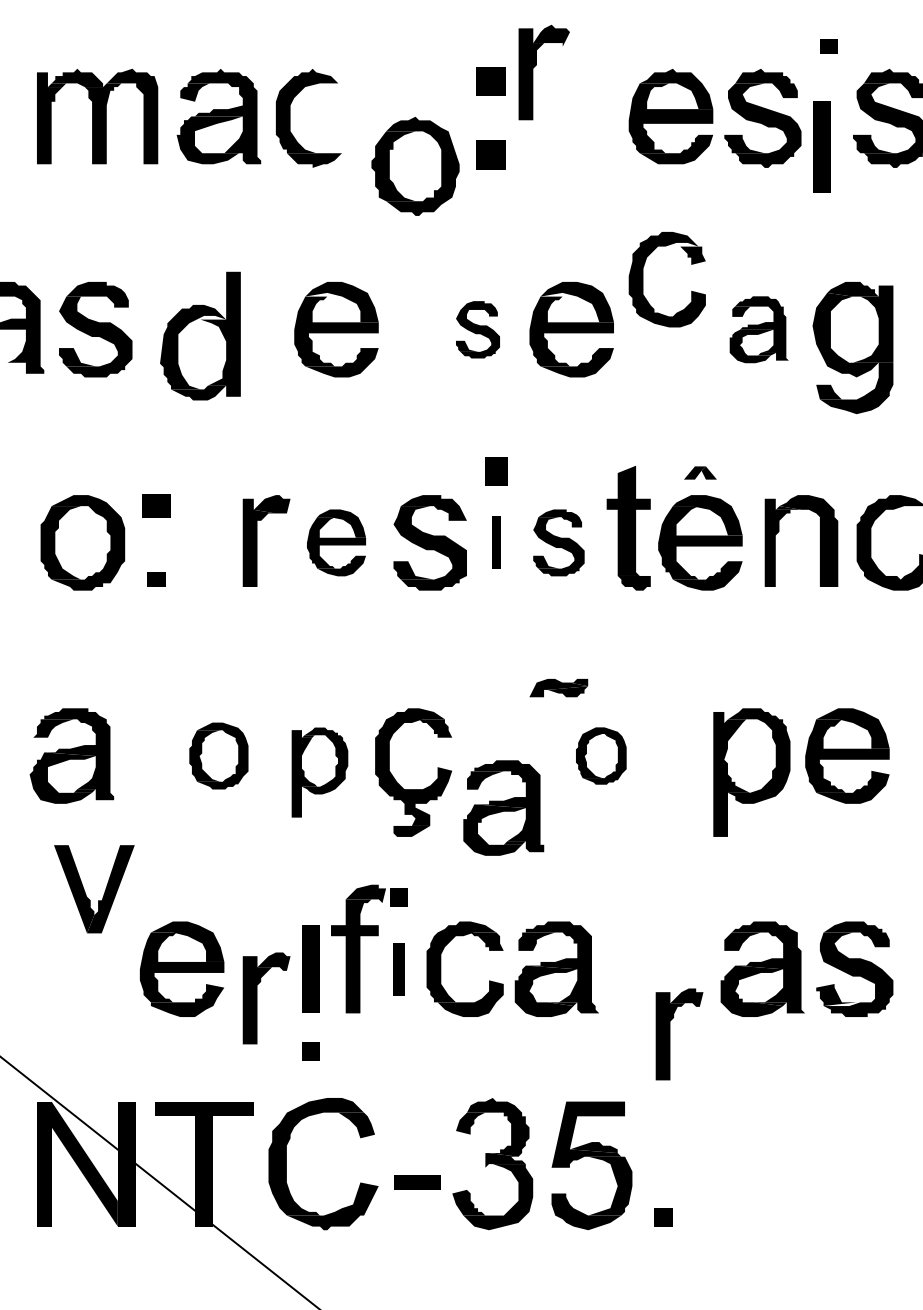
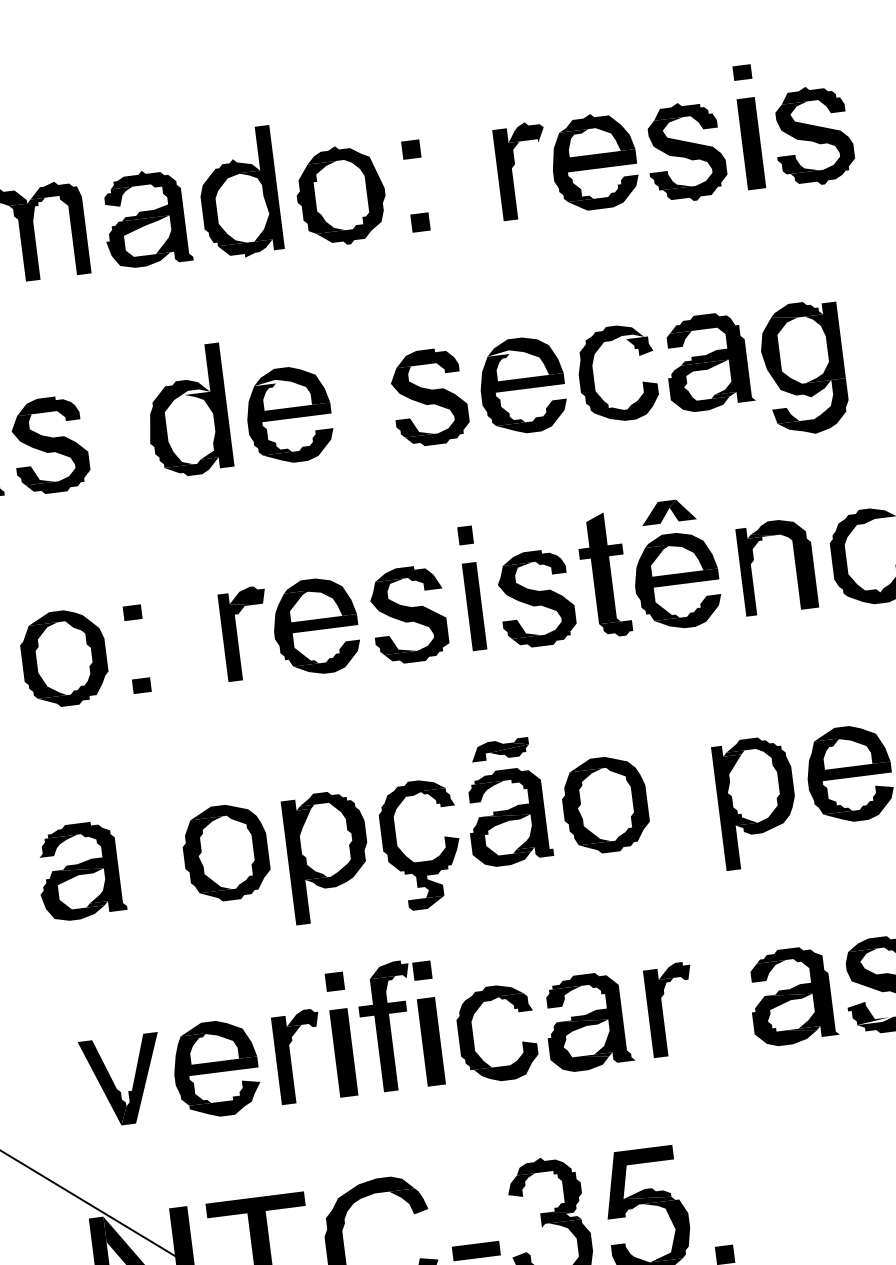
part: (536, 65) -> (514, 164), moved
part: (490, 81) -> (410, 149), size x0.62
fill: (334, 101) -> (258, 188), added
part: (821, 146) -> (750, 142), moved
part: (490, 154) -> (420, 222), size x0.62
part: (415, 165) -> (341, 194), moved
part: (643, 279) -> (593, 376), moved
part: (477, 329) -> (429, 397), size x1.67
part: (759, 329) -> (708, 361), size x1.43
part: (200, 335) -> (186, 410), moved
part: (496, 470) -> (465, 534), size x0.62
part: (700, 472) -> (668, 511), size x1.67
part: (156, 505) -> (132, 612), size x0.62
part: (336, 542) -> (315, 626), size x1.43
part: (496, 542) -> (474, 606), size x1.67
part: (558, 542) -> (536, 598), size x1.43
part: (558, 688) -> (499, 750), moved
part: (218, 755) -> (225, 852), size x1.43
part: (601, 755) -> (605, 804), size x1.67
part: (319, 772) -> (327, 856), size x1.43
part: (503, 807) -> (508, 816), moved
part: (85, 891) -> (114, 1084), moved
part: (398, 968) -> (430, 1041), size x1.67
part: (257, 998) -> (290, 1057), moved
part: (670, 1034) -> (662, 1010), moved
part: (310, 1051) -> (334, 981), moved

